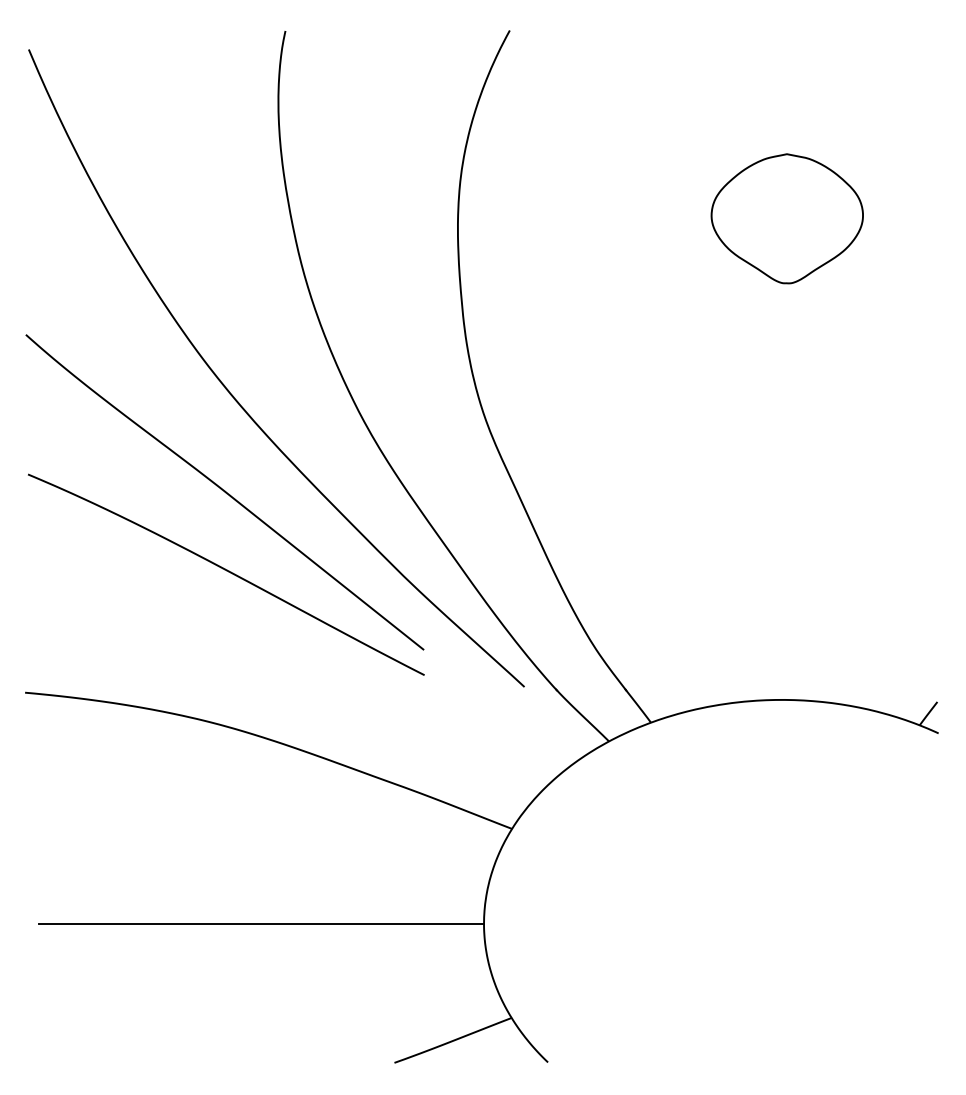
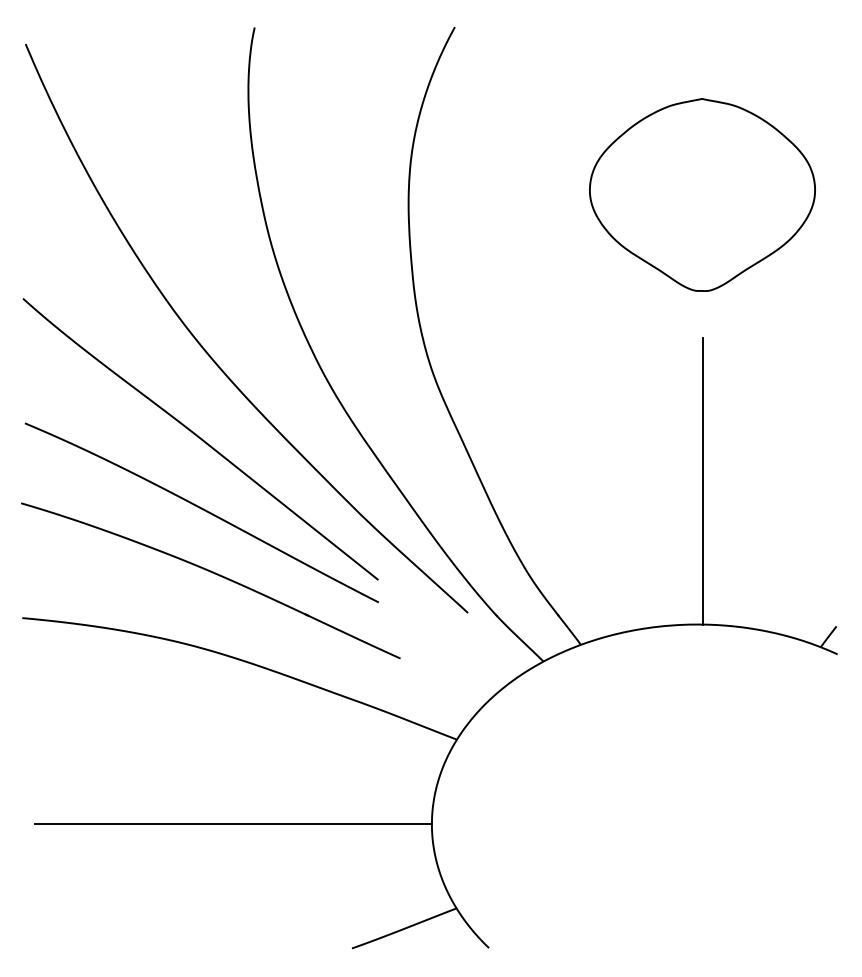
part: (787, 218) -> (702, 194), size x1.67
line: (787, 539) -> (702, 481), added
part: (237, 642) -> (211, 573), added

